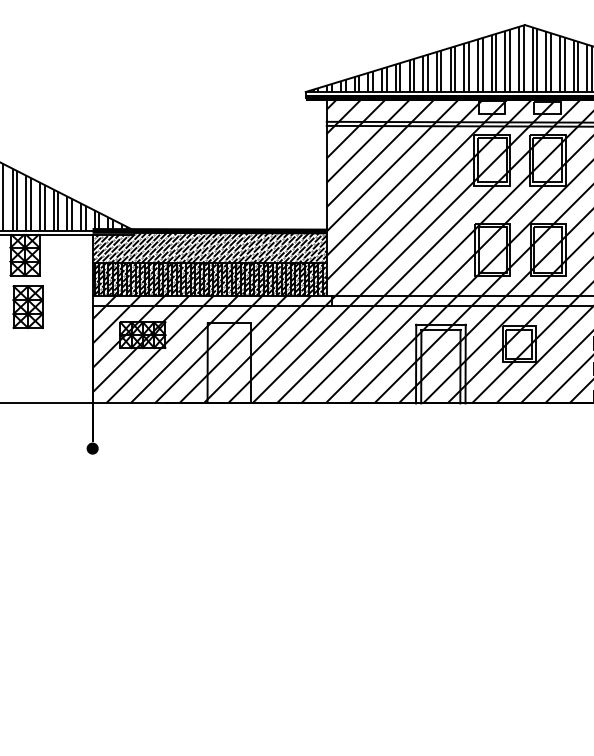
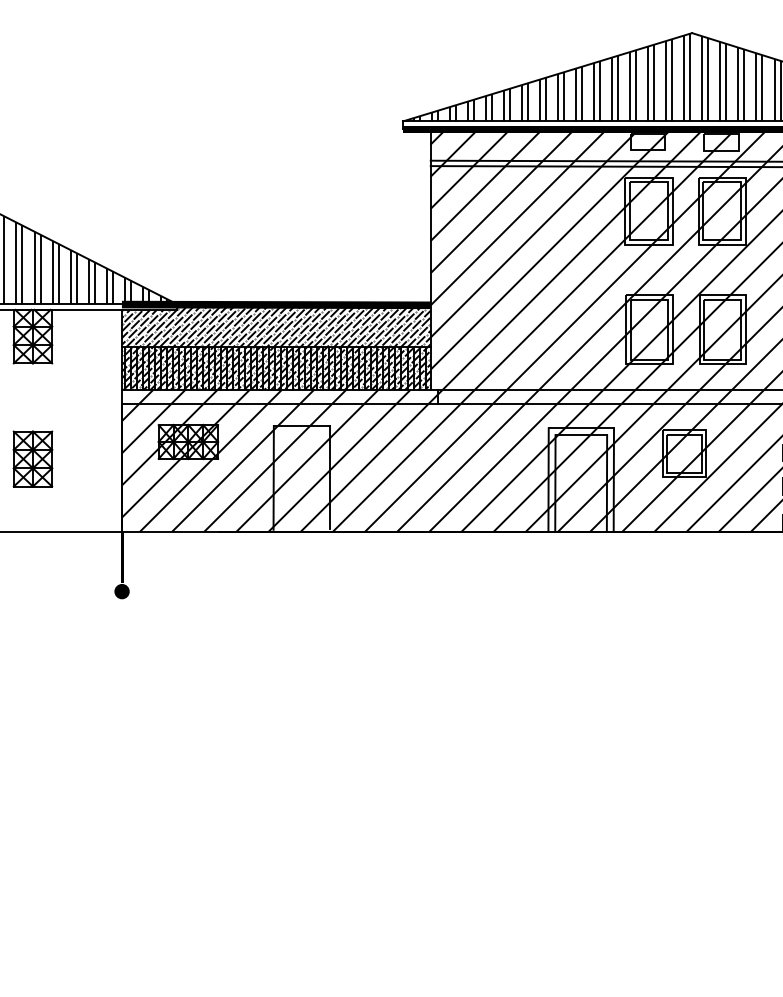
part: (27, 307) -> (32, 459), moved

